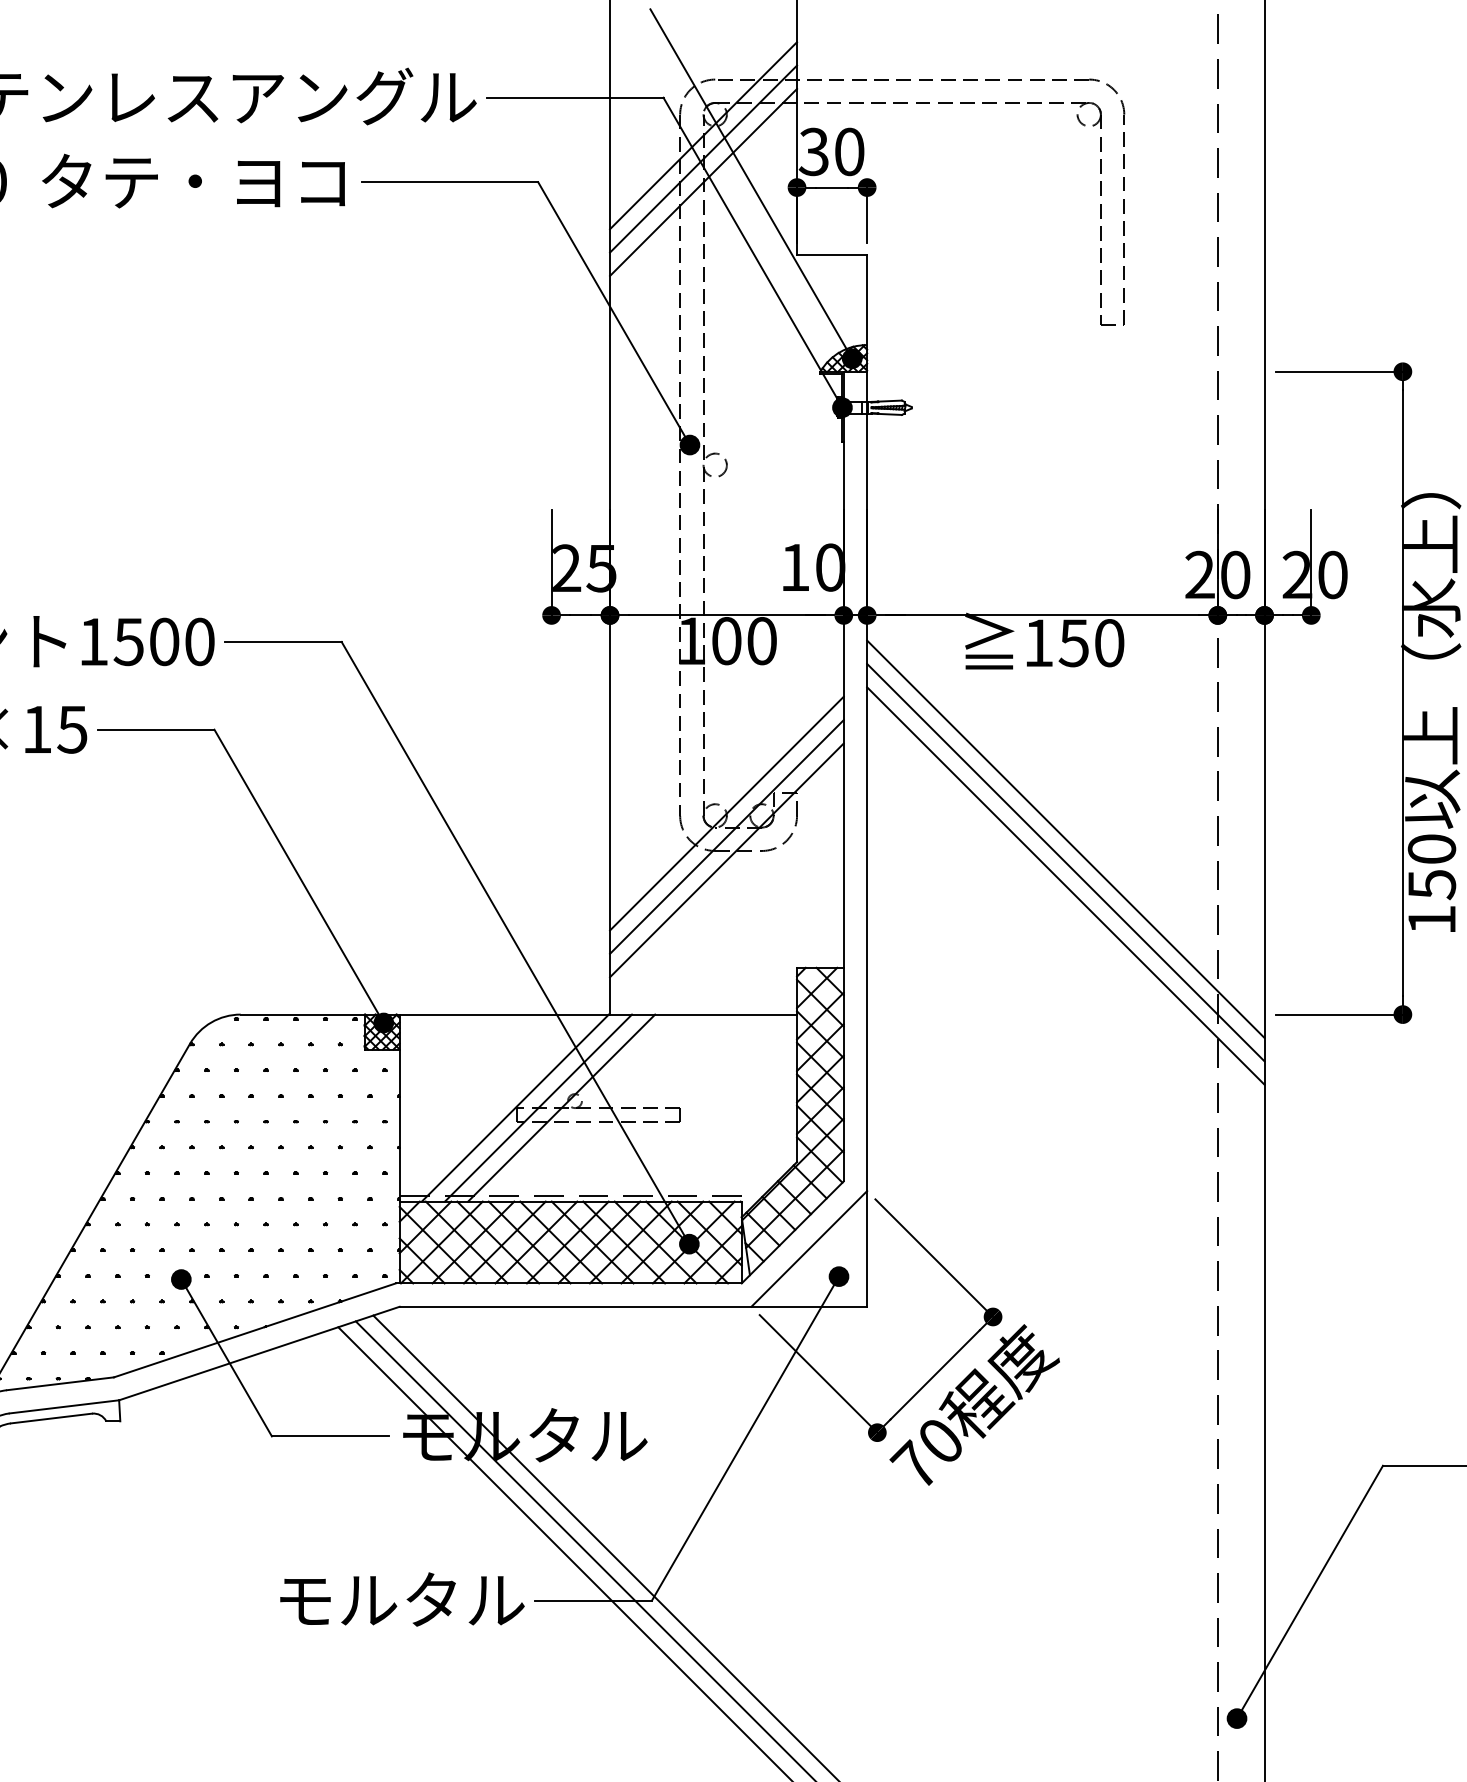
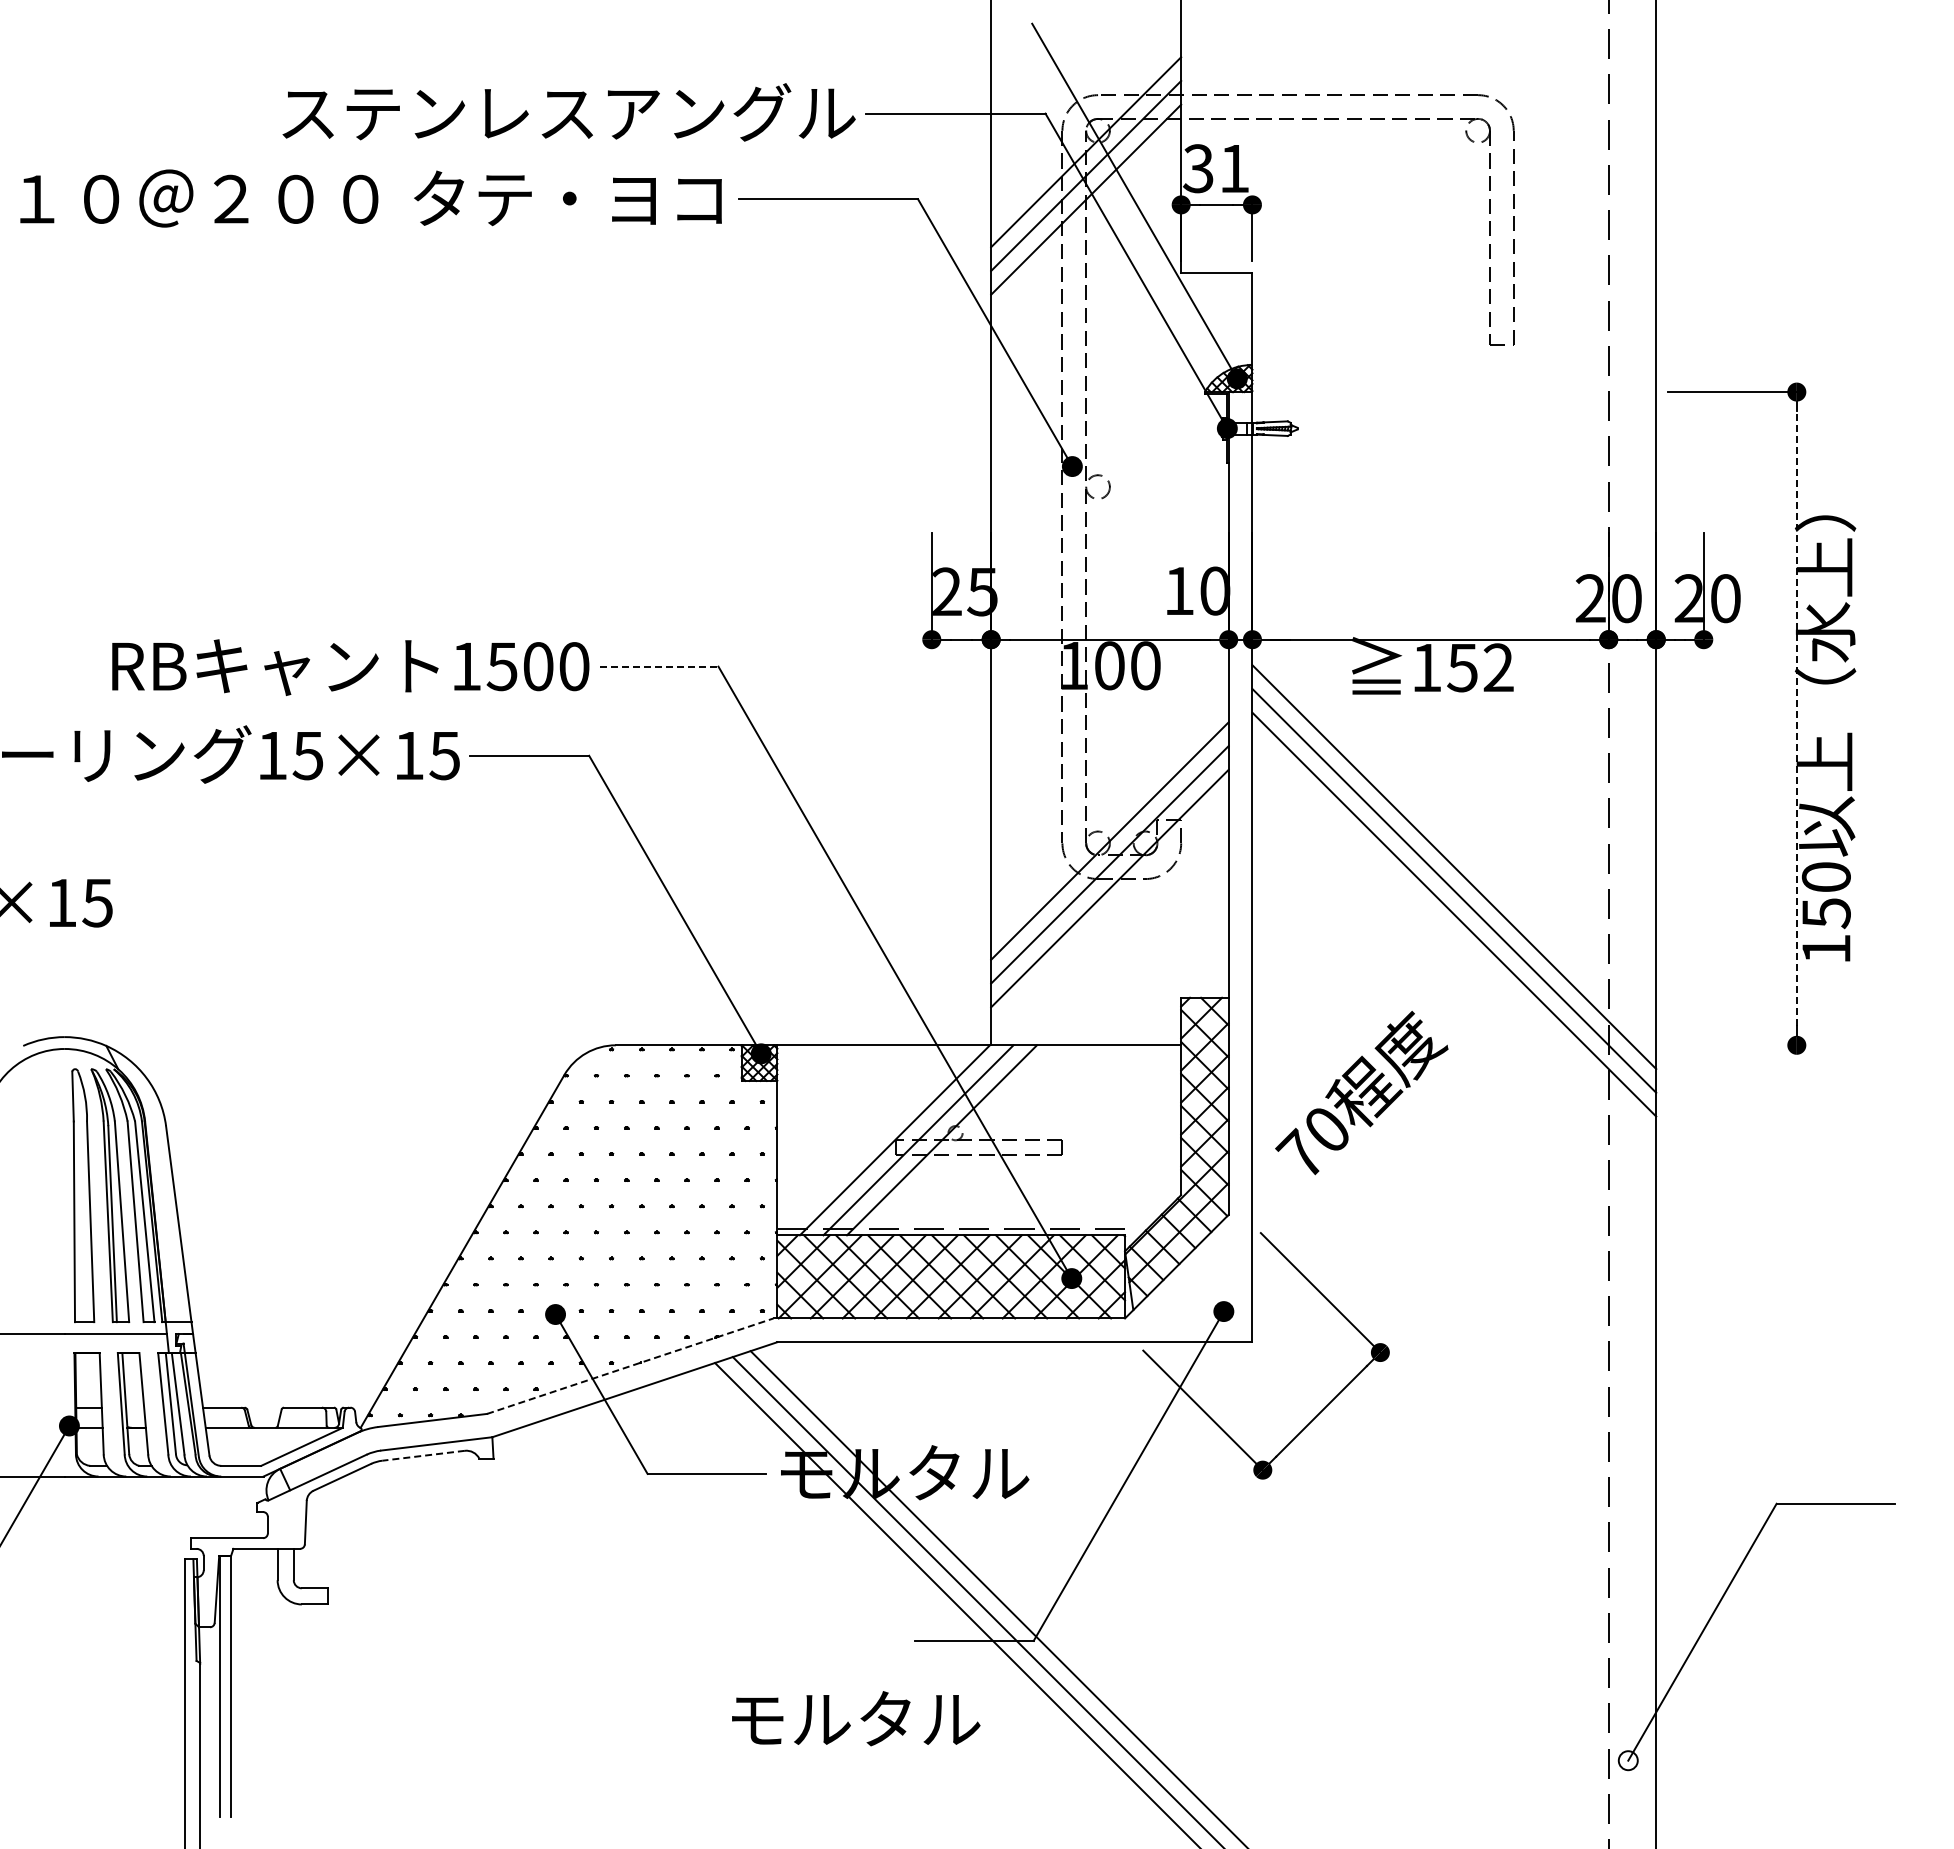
text: (849, 151) -> (1234, 168), 30 -> 31
line: (283, 641) -> (659, 666), solid -> dashed
text: (1109, 642) -> (1498, 667), 150 -> 152
line: (1402, 692) -> (1796, 718), solid -> dashed
line: (1339, 1014) -> (1732, 1045), removed
line: (809, 1249) -> (1193, 1283), removed
line: (255, 1330) -> (630, 1366), solid -> dashed
text: (974, 1405) -> (1361, 1093), moved
line: (51, 1418) -> (423, 1455), solid -> dashed
text: (402, 1599) -> (856, 1718), moved
fill: (1236, 1718) -> (1627, 1760), removed

